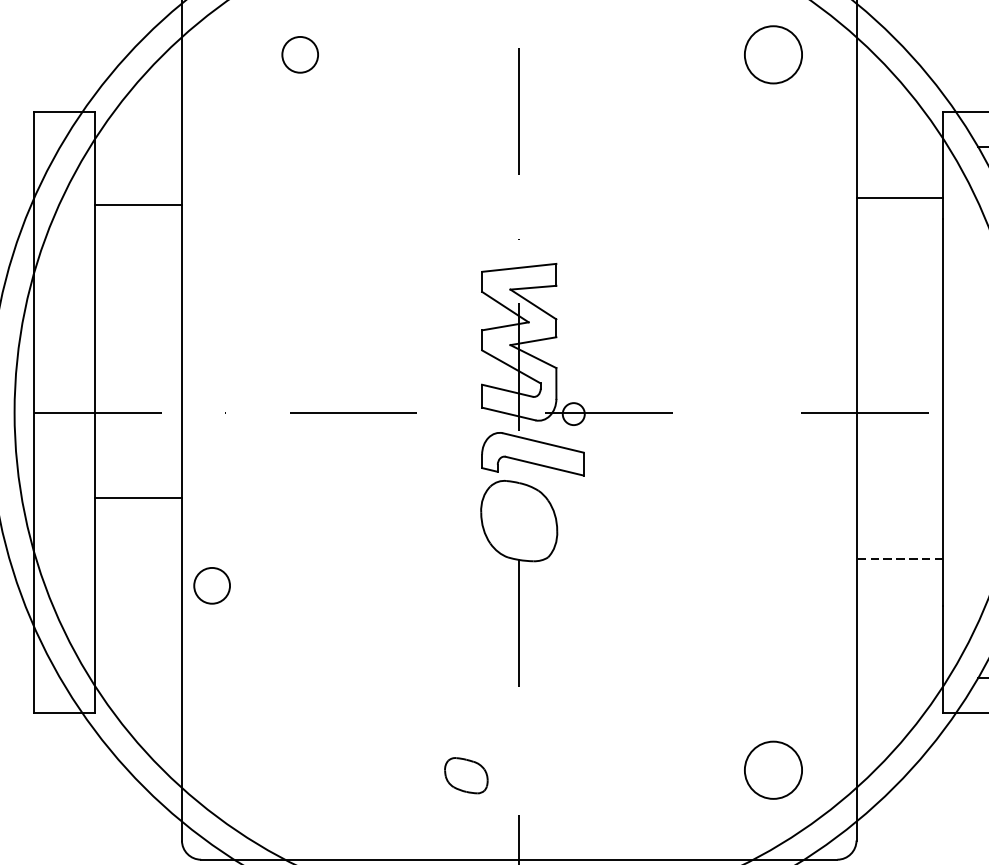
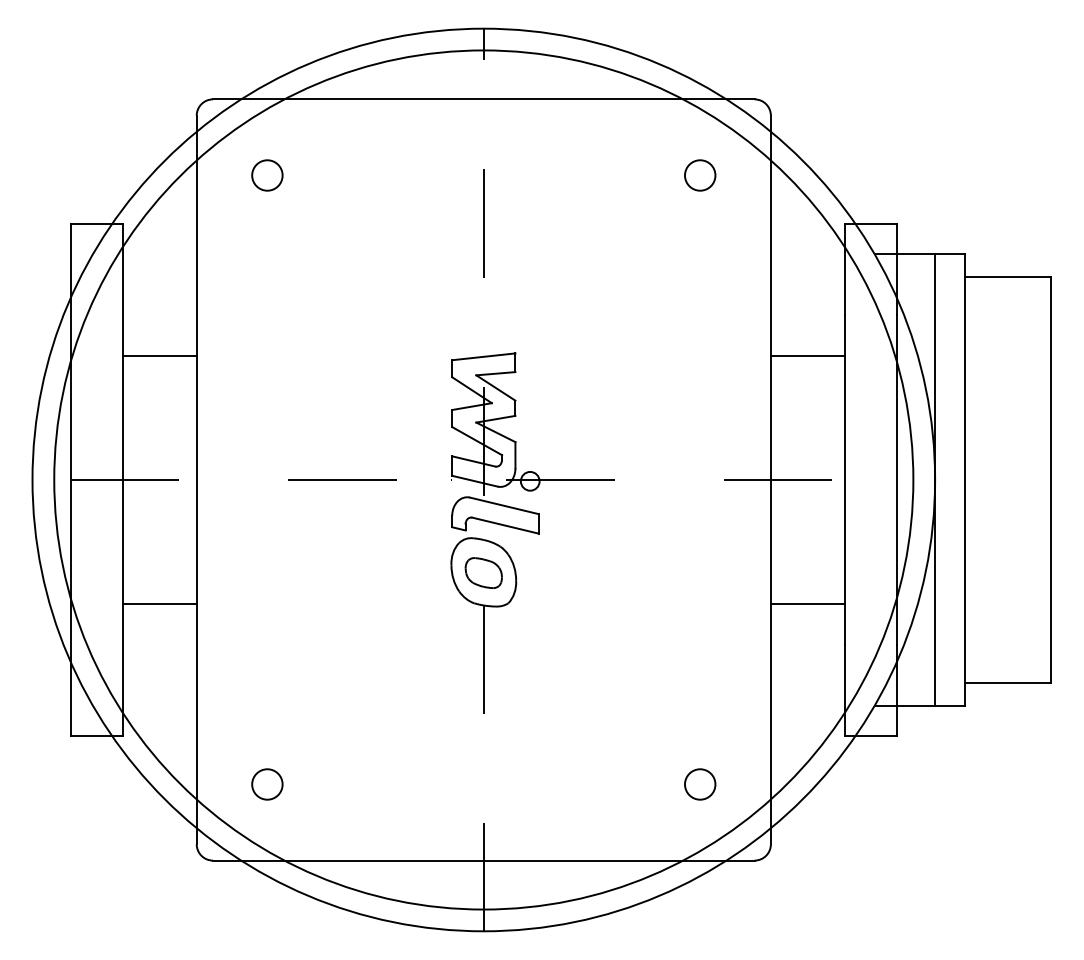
circle: (300, 54) -> (267, 175), moved
circle: (773, 54) -> (700, 175), size x0.62
line: (899, 198) -> (807, 355), moved
line: (138, 205) -> (159, 355), moved
line: (138, 497) -> (159, 604), moved
line: (899, 558) -> (807, 604), dashed -> solid
circle: (212, 585) -> (267, 784), moved
circle: (773, 770) -> (700, 784), size x0.62
part: (465, 775) -> (483, 572), moved

